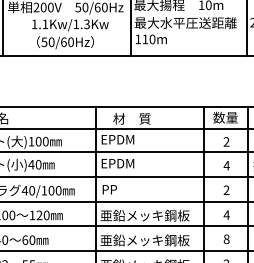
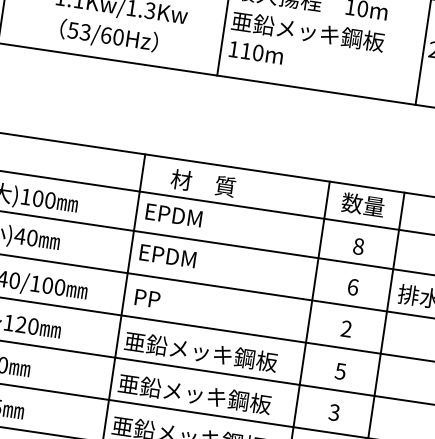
text: (185, 22) -> (318, 32), 最大水平圧送距離 -> 亜鉛メッキ鋼板
text: (51, 41) -> (85, 31), 50/60Hz -> 53/60Hz
text: (226, 141) -> (358, 245), 2 -> 8
text: (226, 165) -> (352, 286), 4 -> 6
text: (226, 214) -> (340, 370), 4 -> 5
text: (226, 238) -> (334, 411), 8 -> 3

